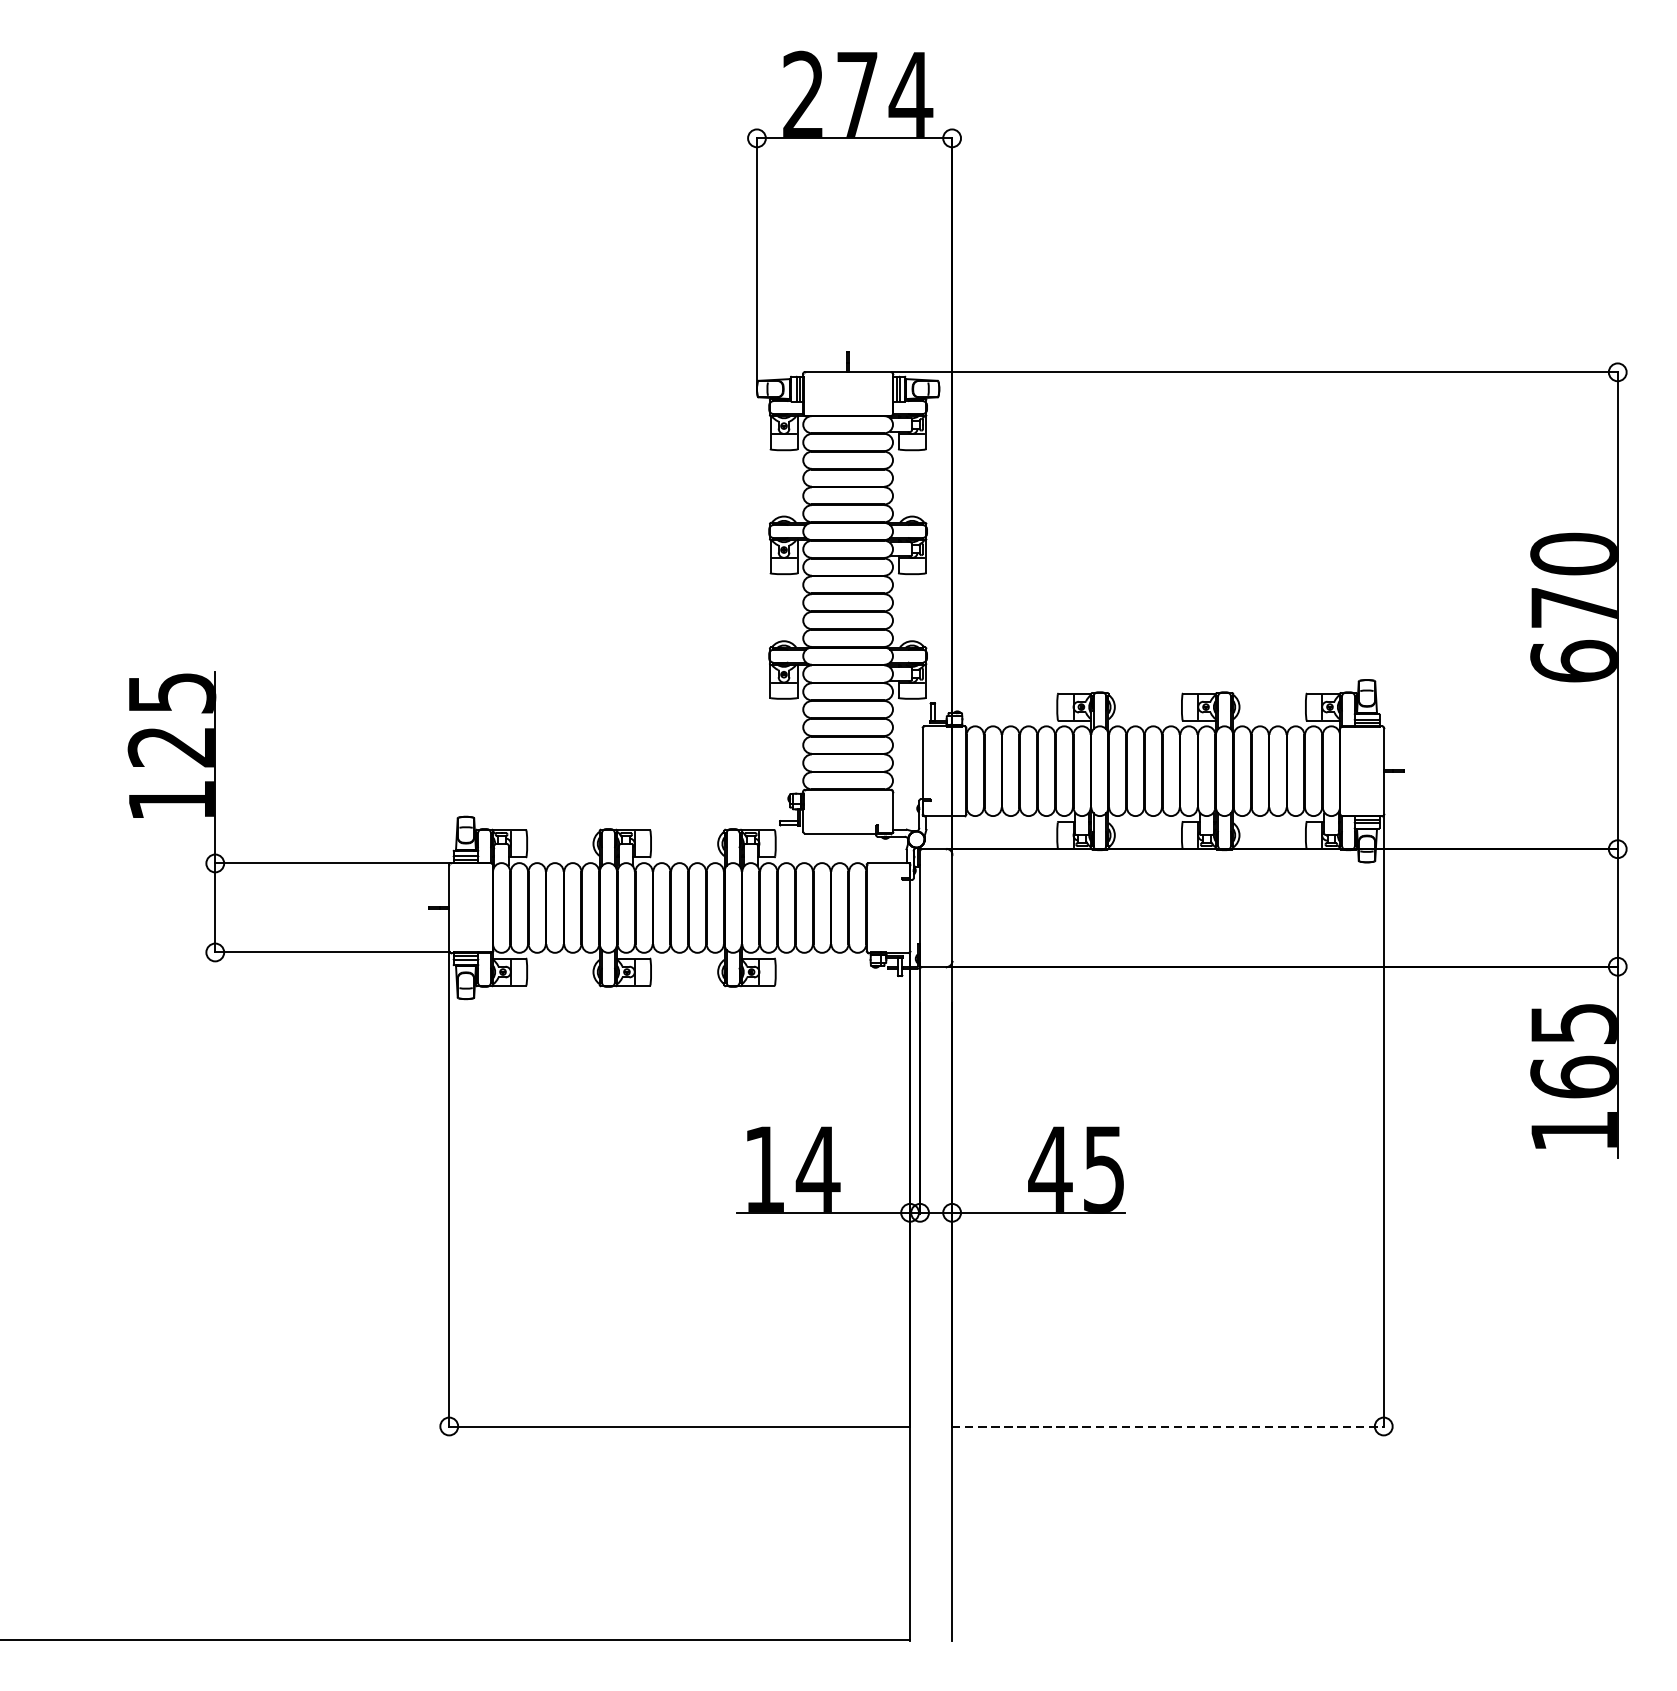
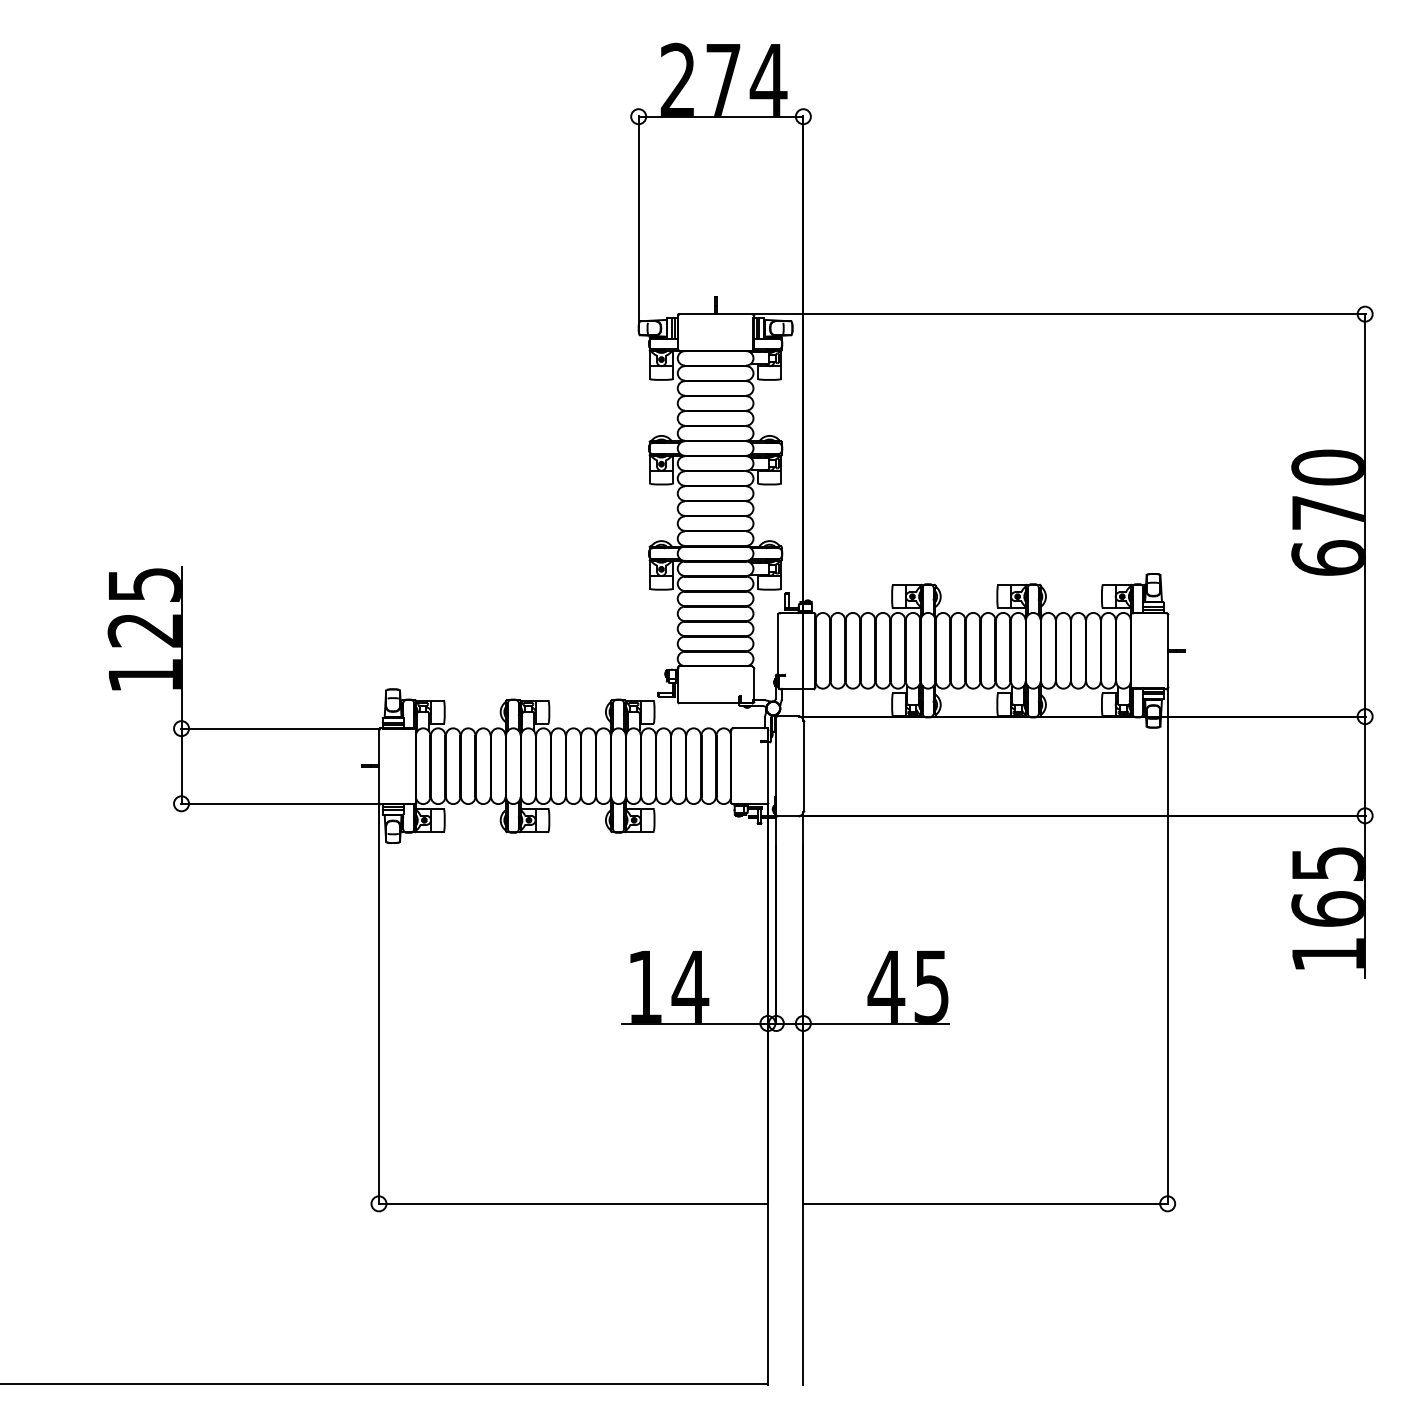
line: (1169, 1426) -> (986, 1203), dashed -> solid

